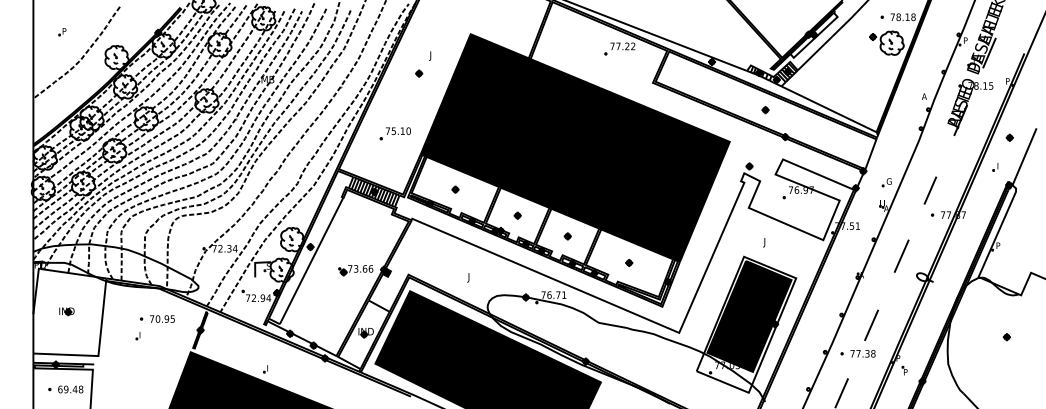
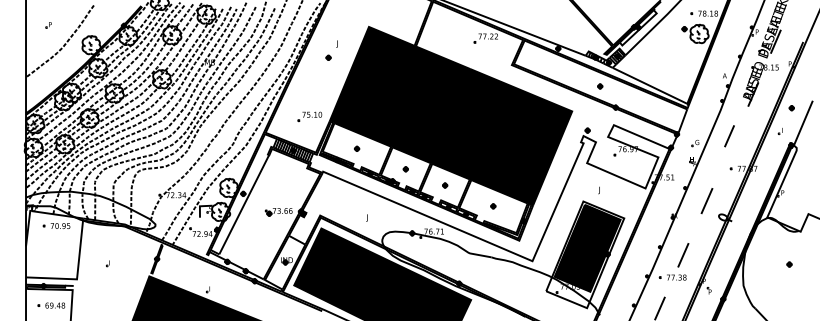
part: (394, 133) -> (309, 116), moved
line: (930, 190) -> (729, 136), moved
part: (66, 311) -> (51, 244), removed
part: (157, 318) -> (56, 225), moved

